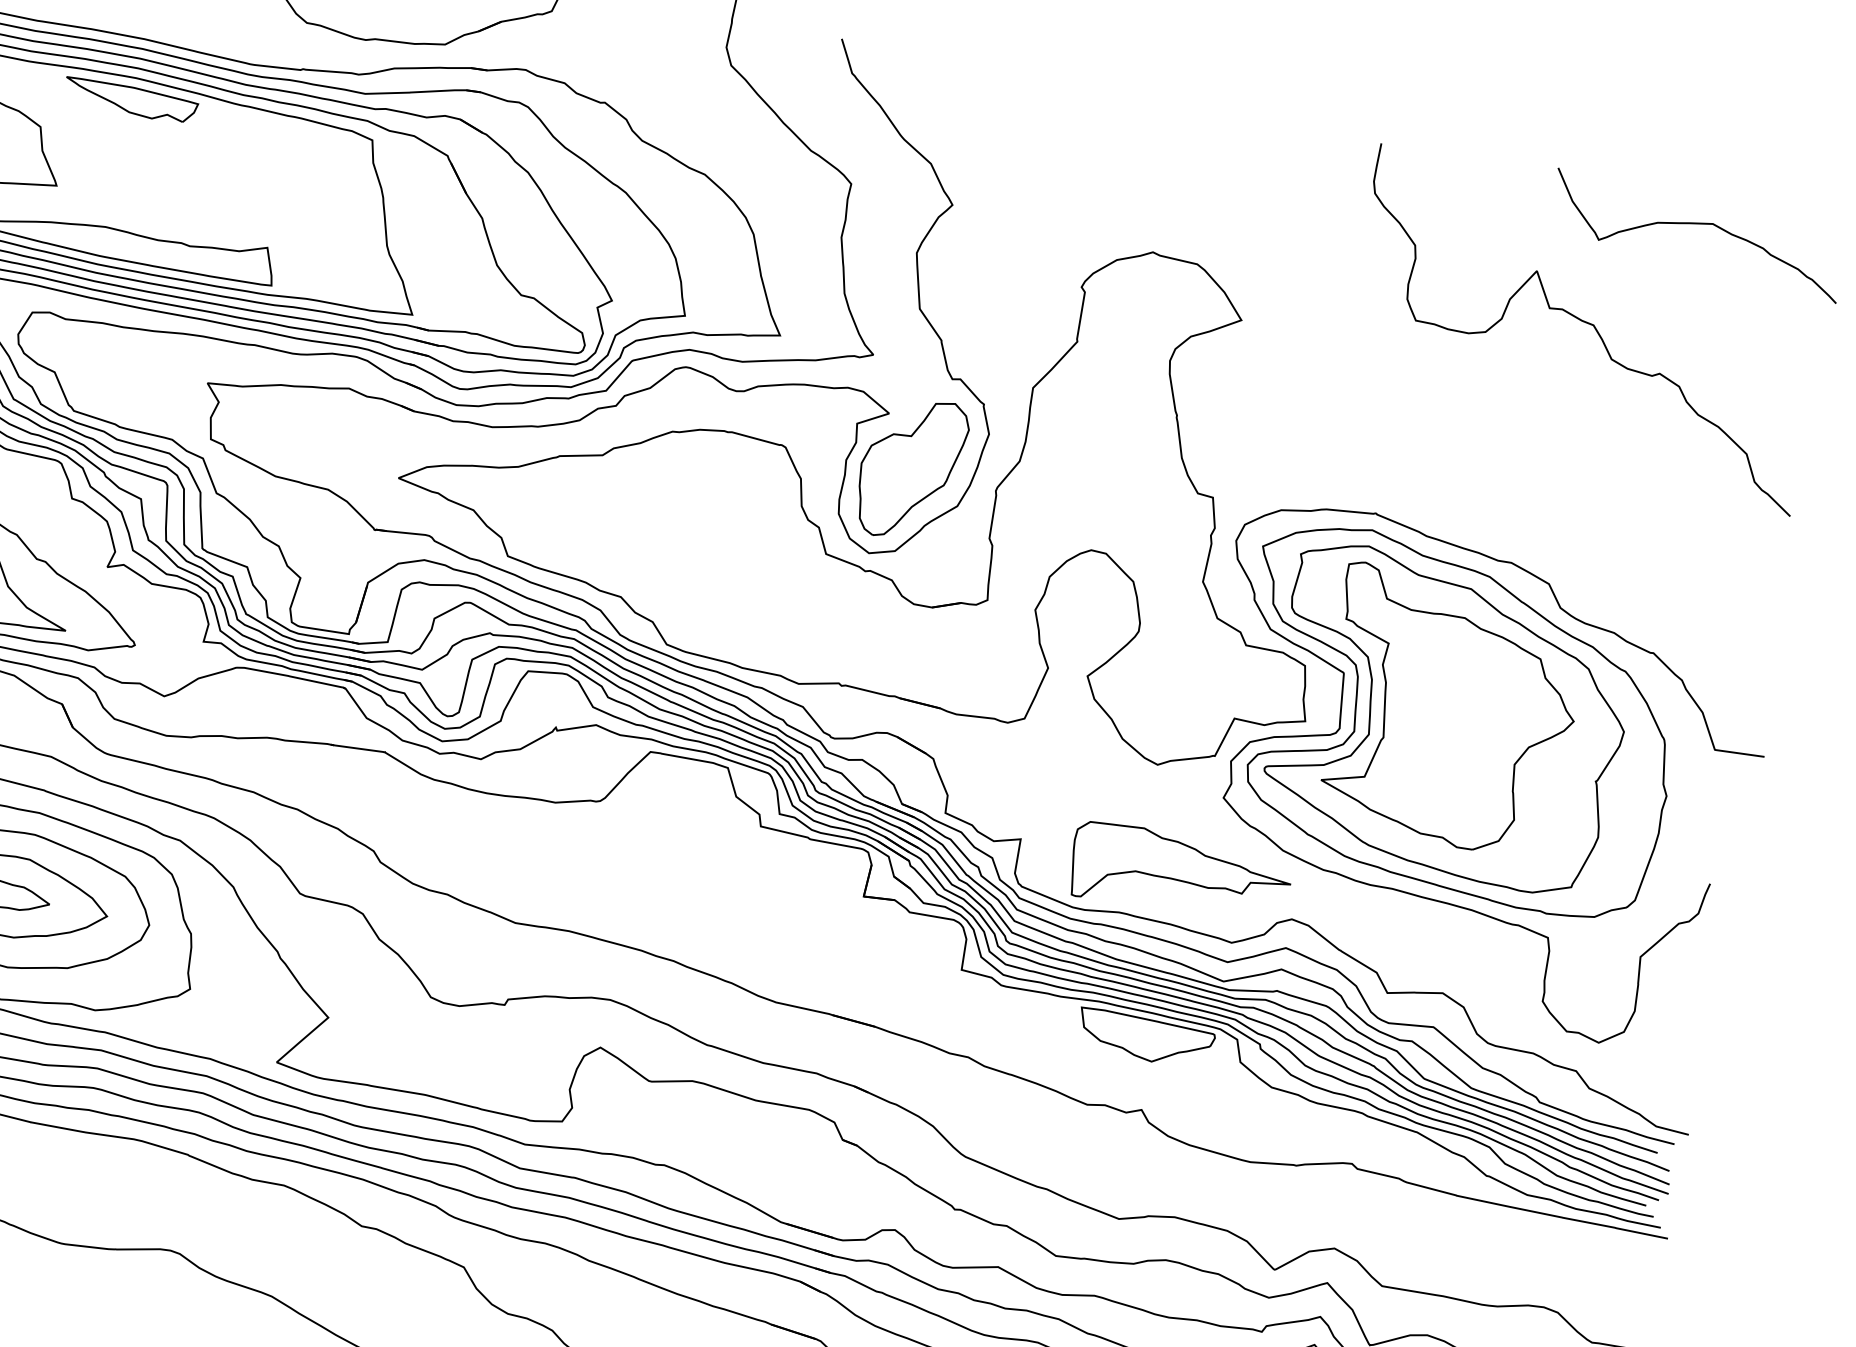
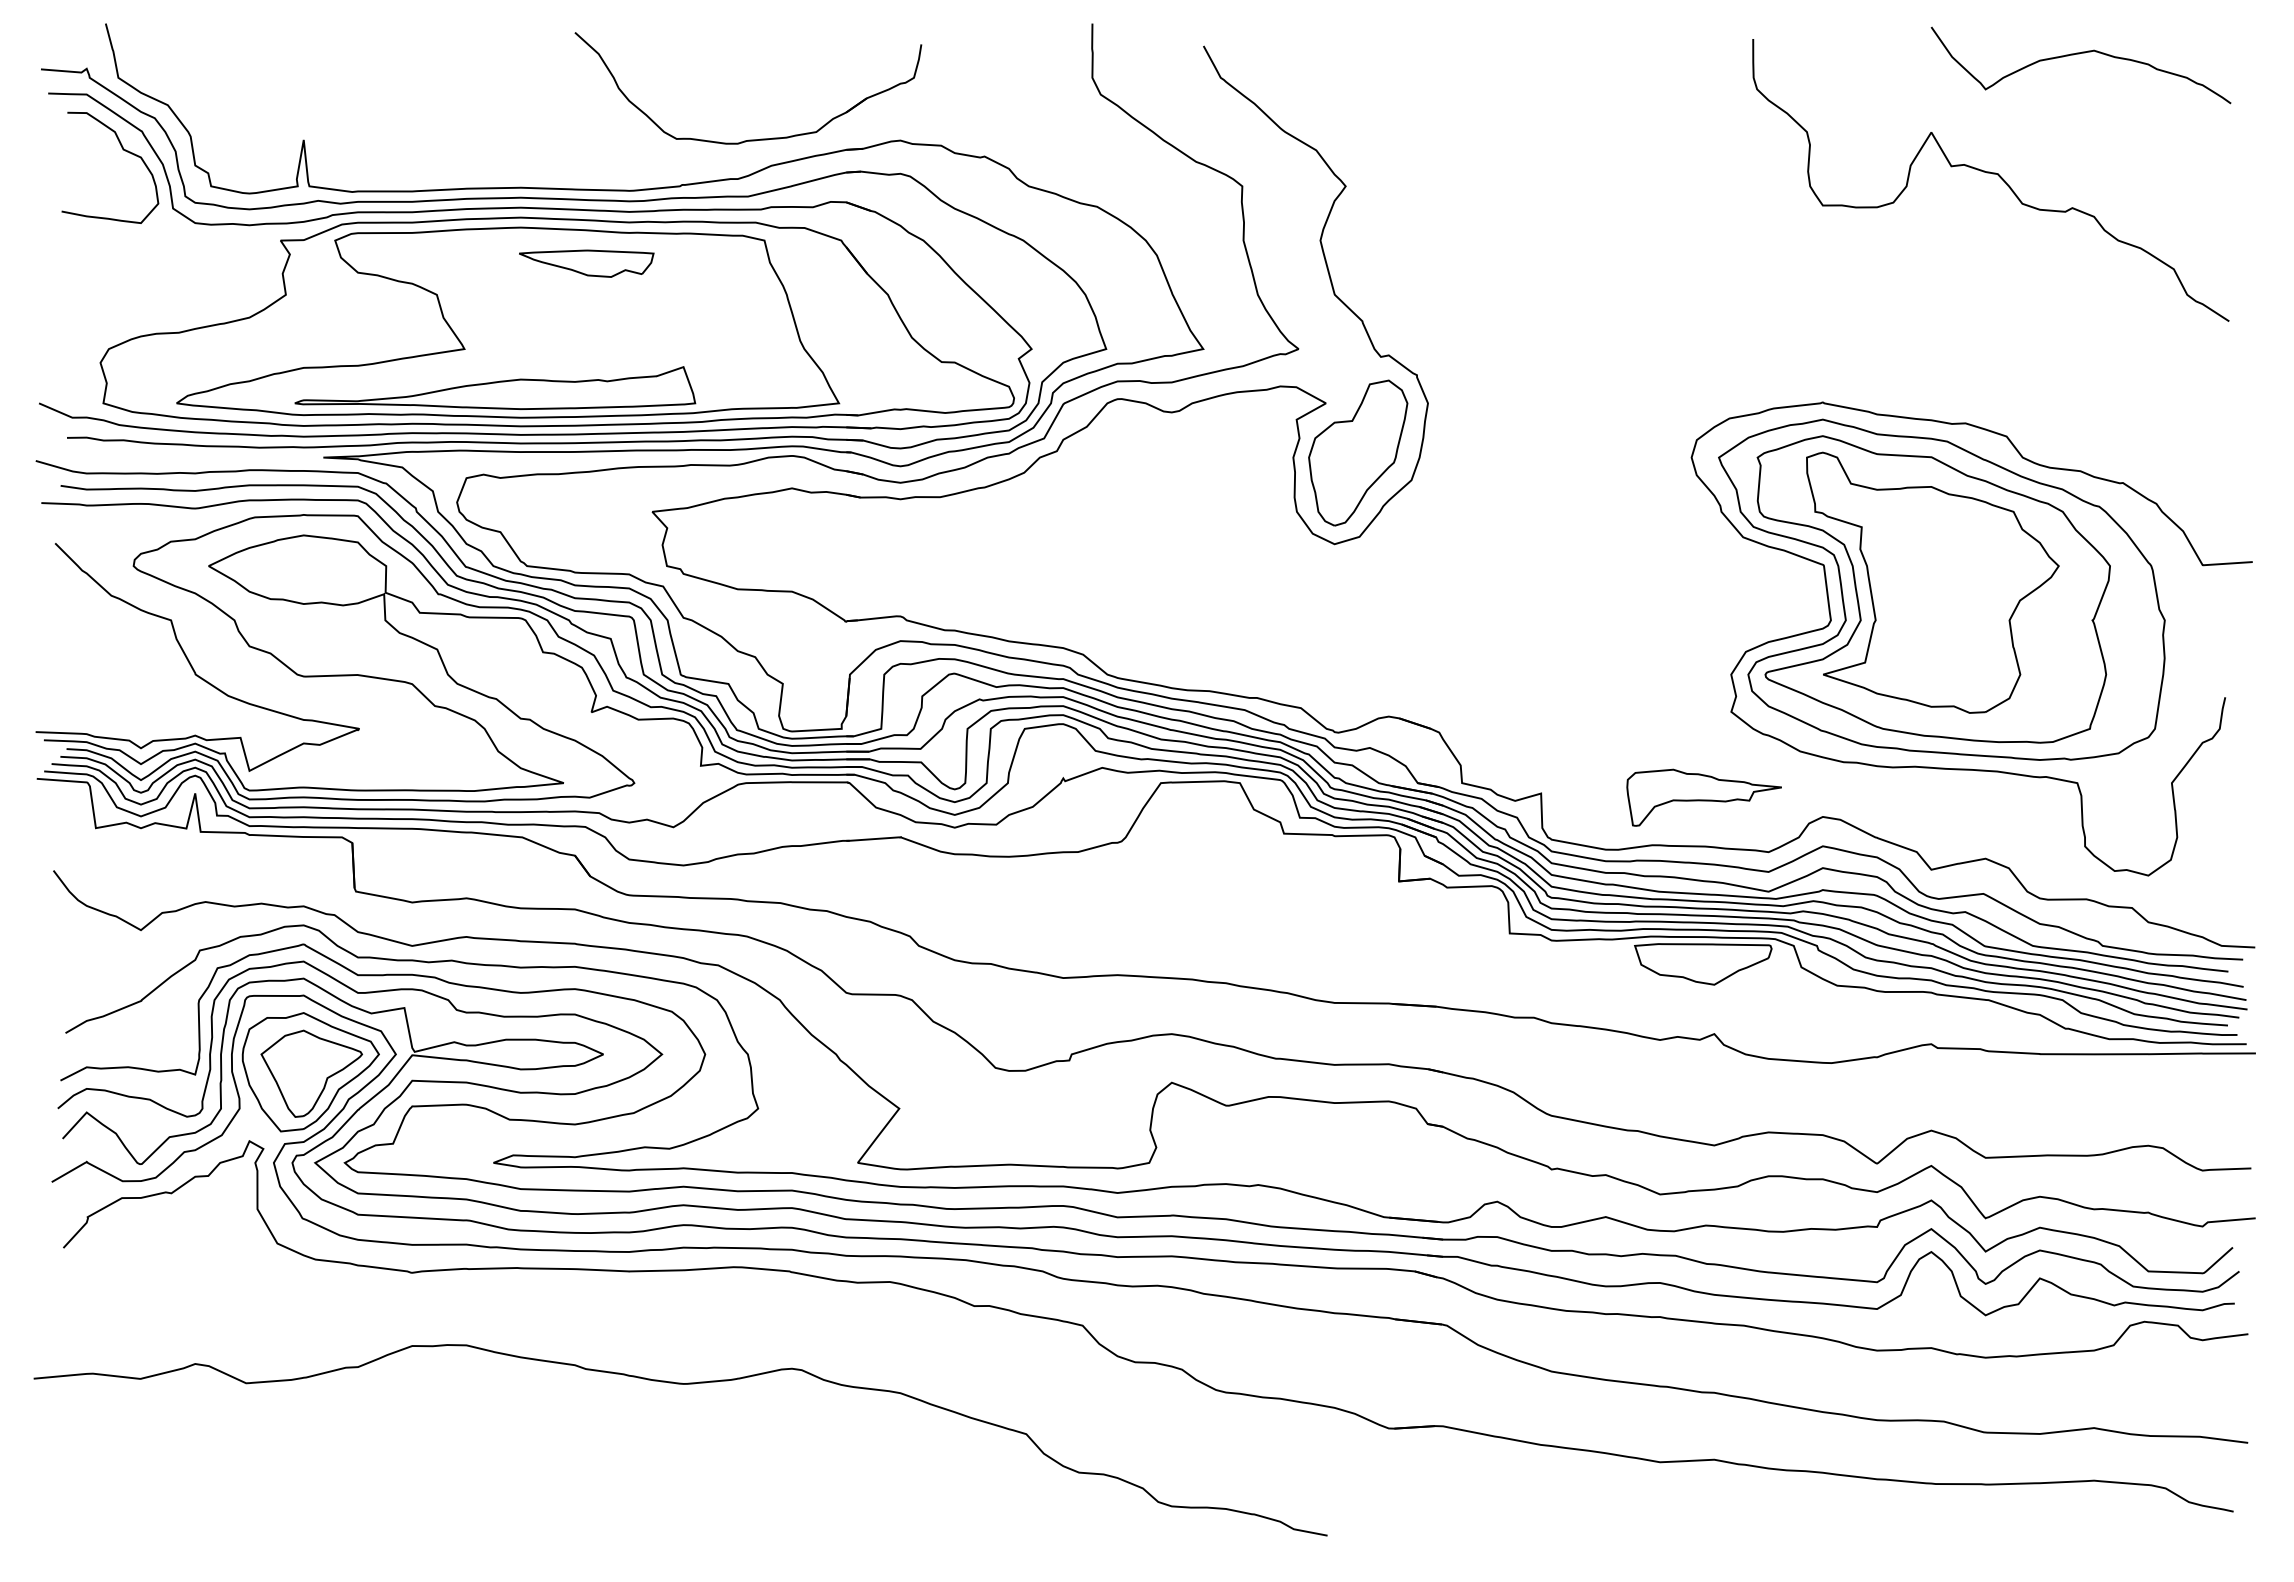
part: (130, 100) -> (586, 263), moved
part: (801, 478) -> (1253, 484), removed
part: (1179, 876) -> (1704, 797), size x0.7

